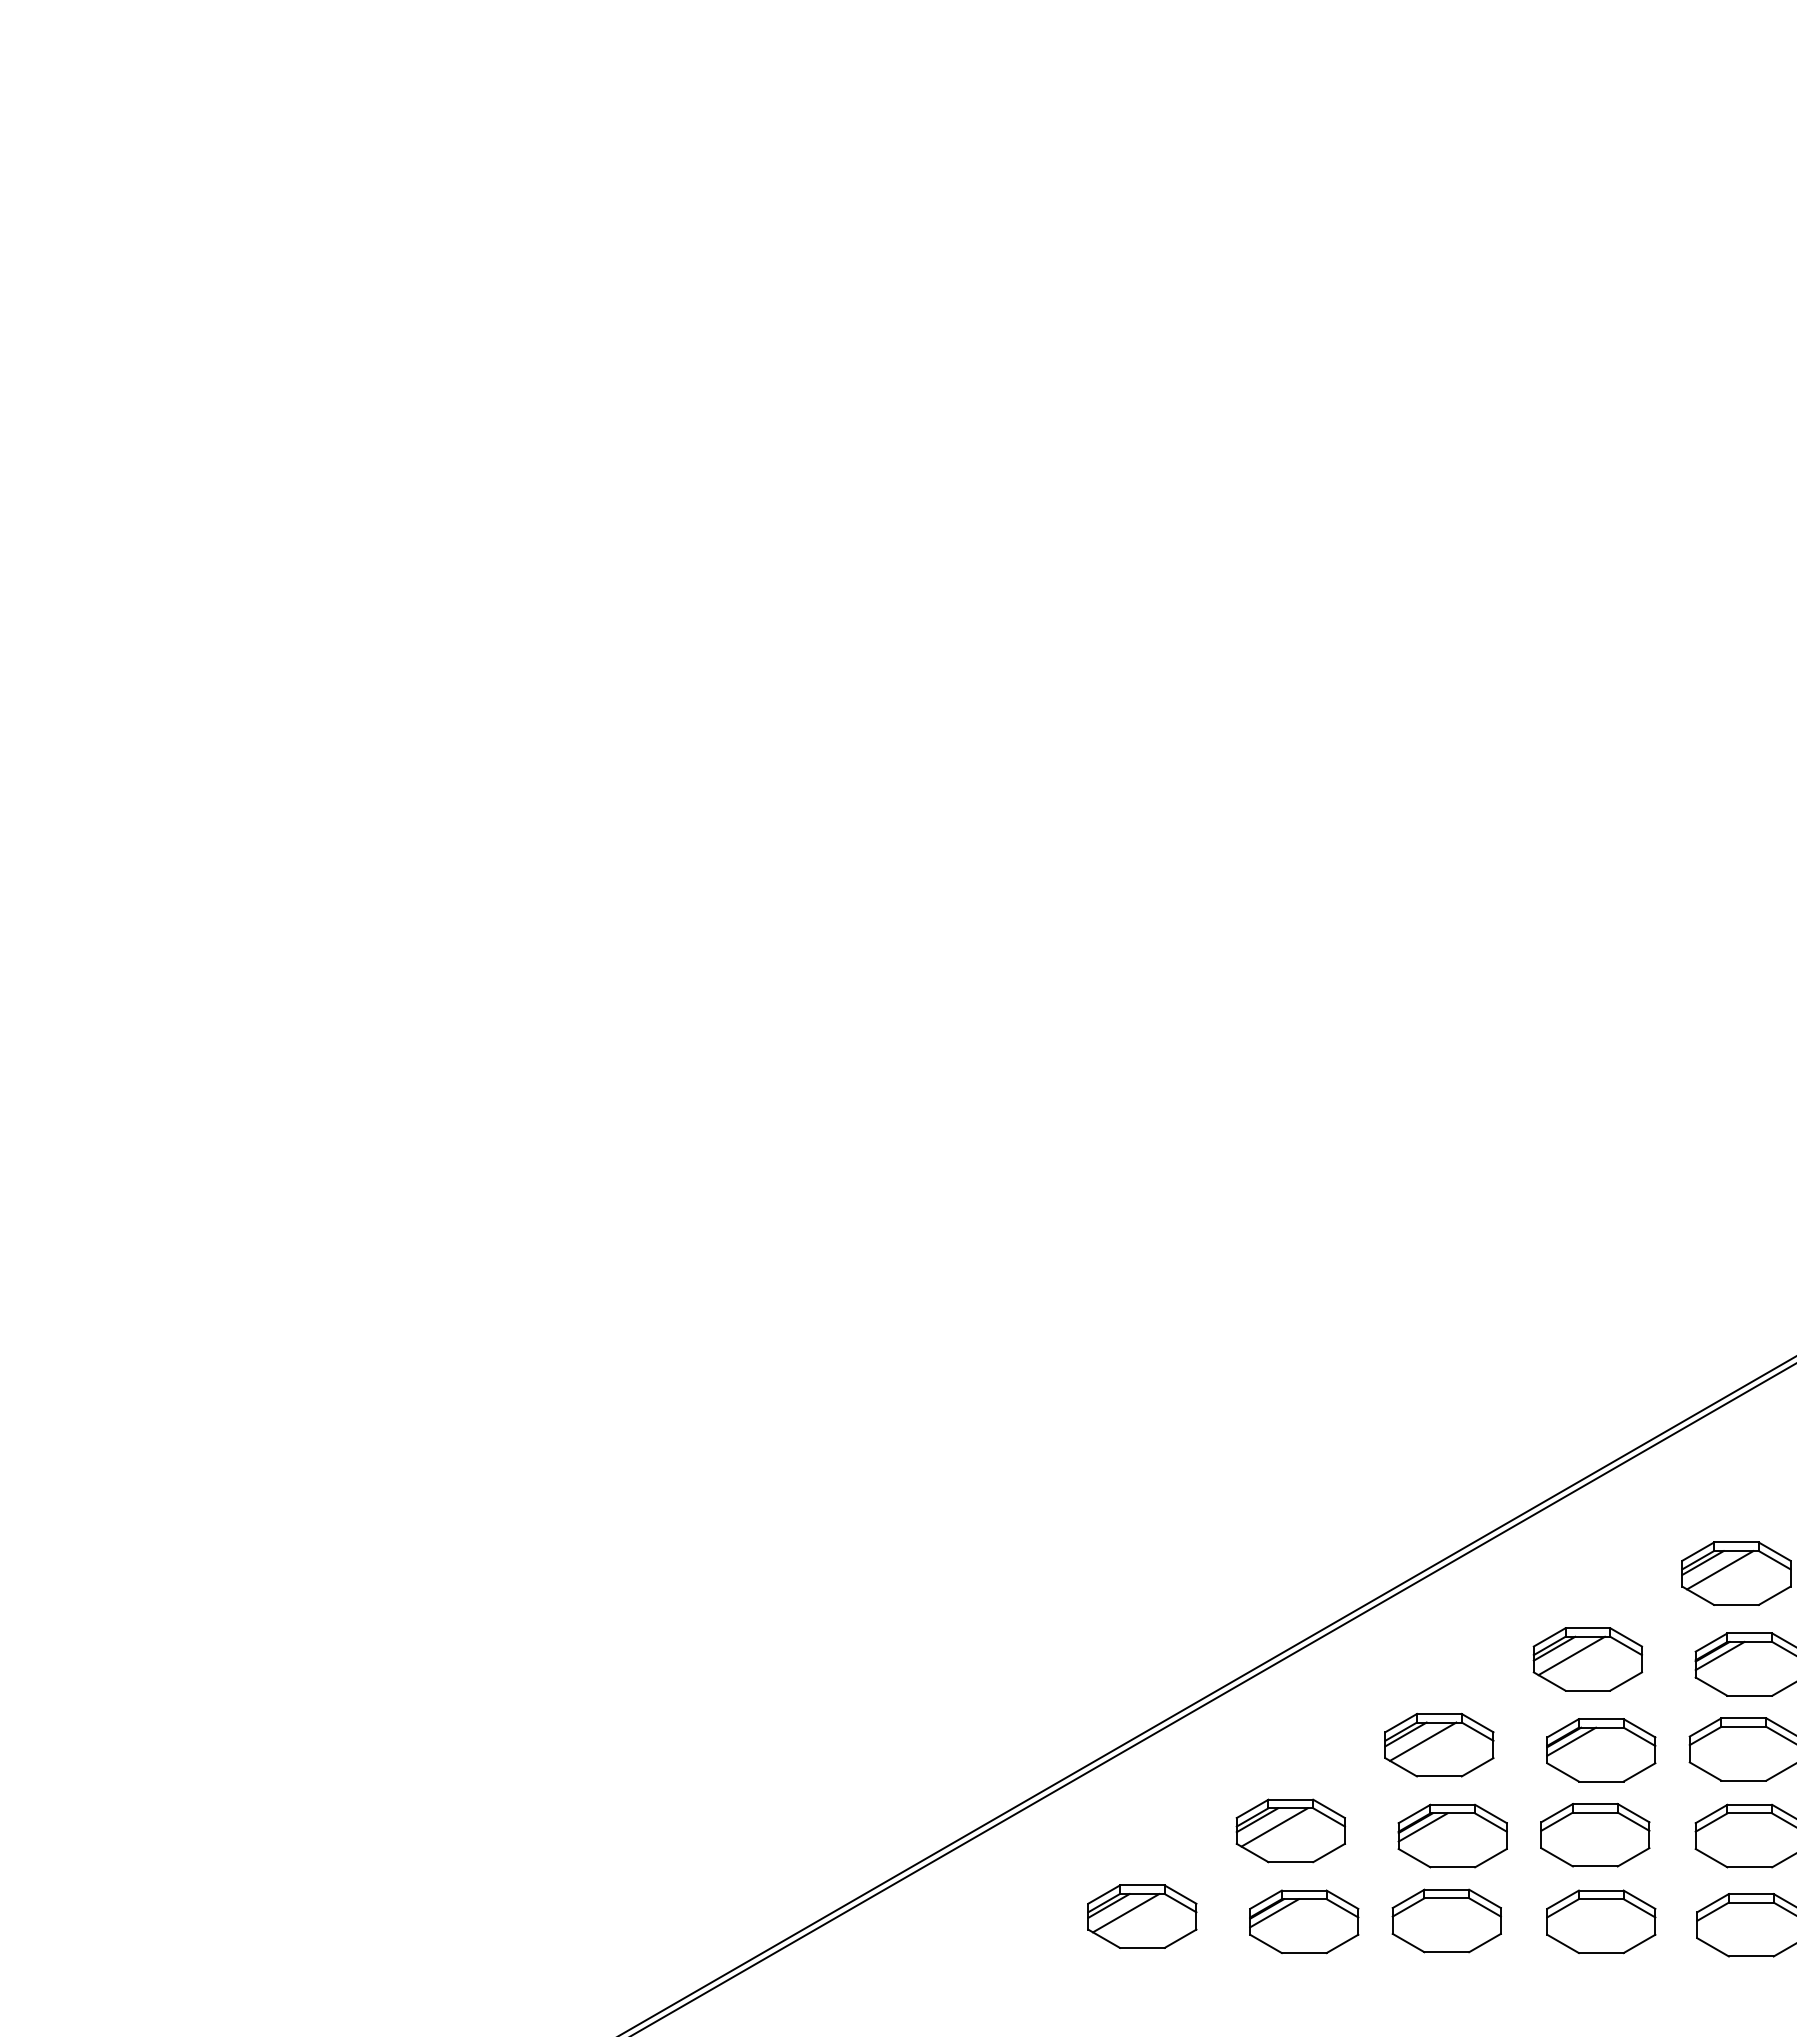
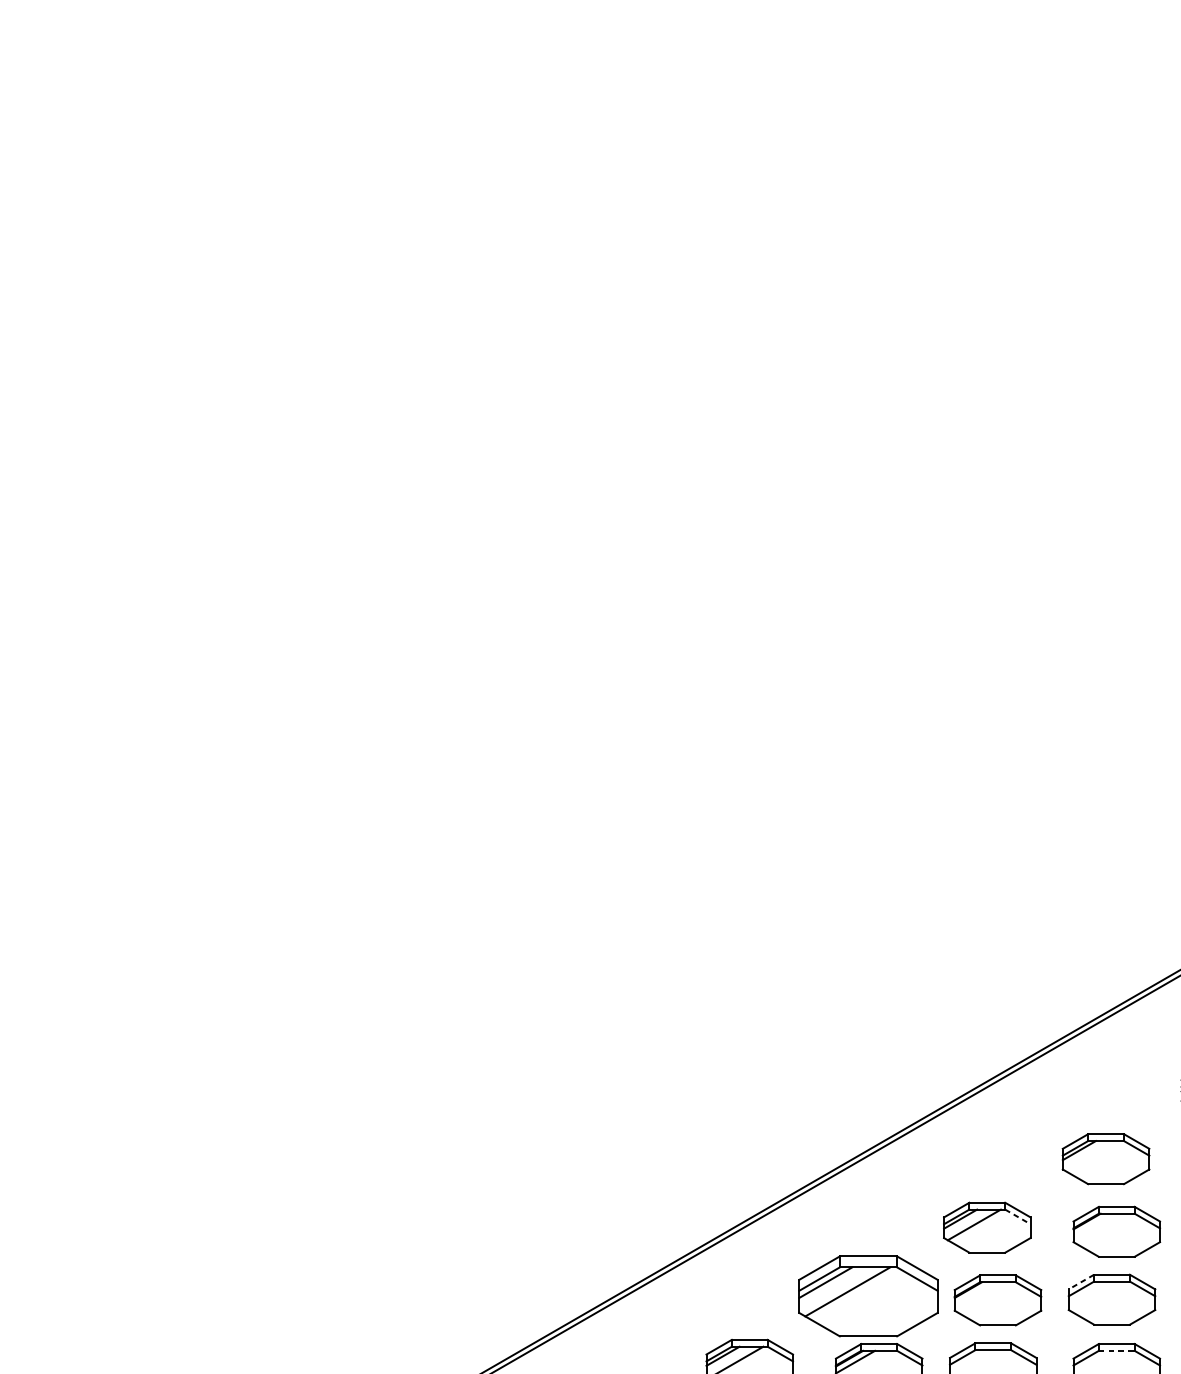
line: (1720, 1570) -> (1093, 1156), removed
line: (1626, 1646) -> (1018, 1217), solid -> dashed
line: (1719, 1655) -> (1092, 1224), removed
line: (1705, 1727) -> (1081, 1282), solid -> dashed
line: (1571, 1741) -> (974, 1293), removed
part: (1439, 1744) -> (868, 1295), size x1.6
line: (1750, 1813) -> (1117, 1350), solid -> dashed

